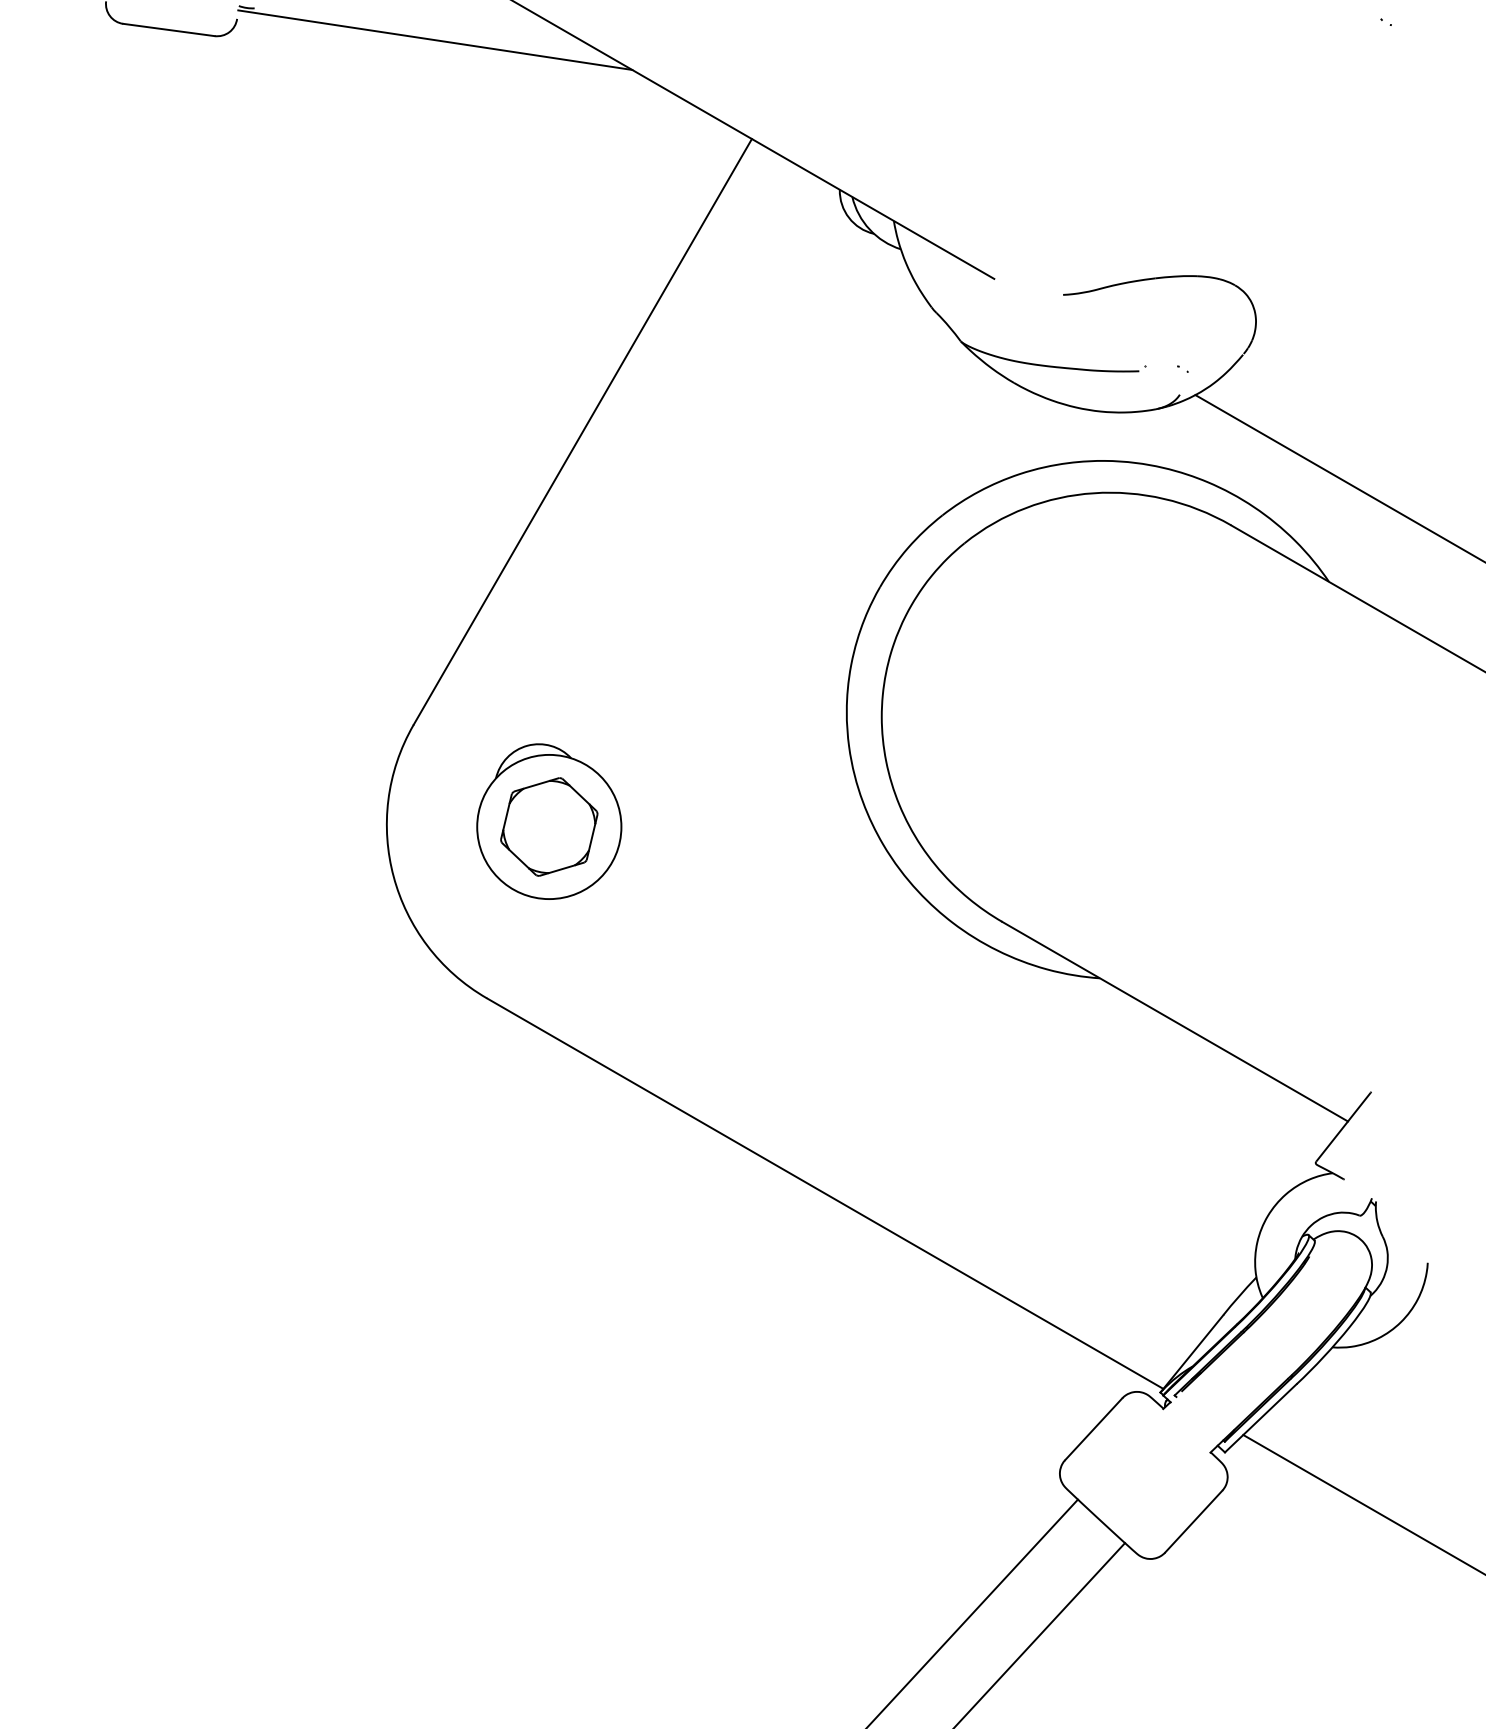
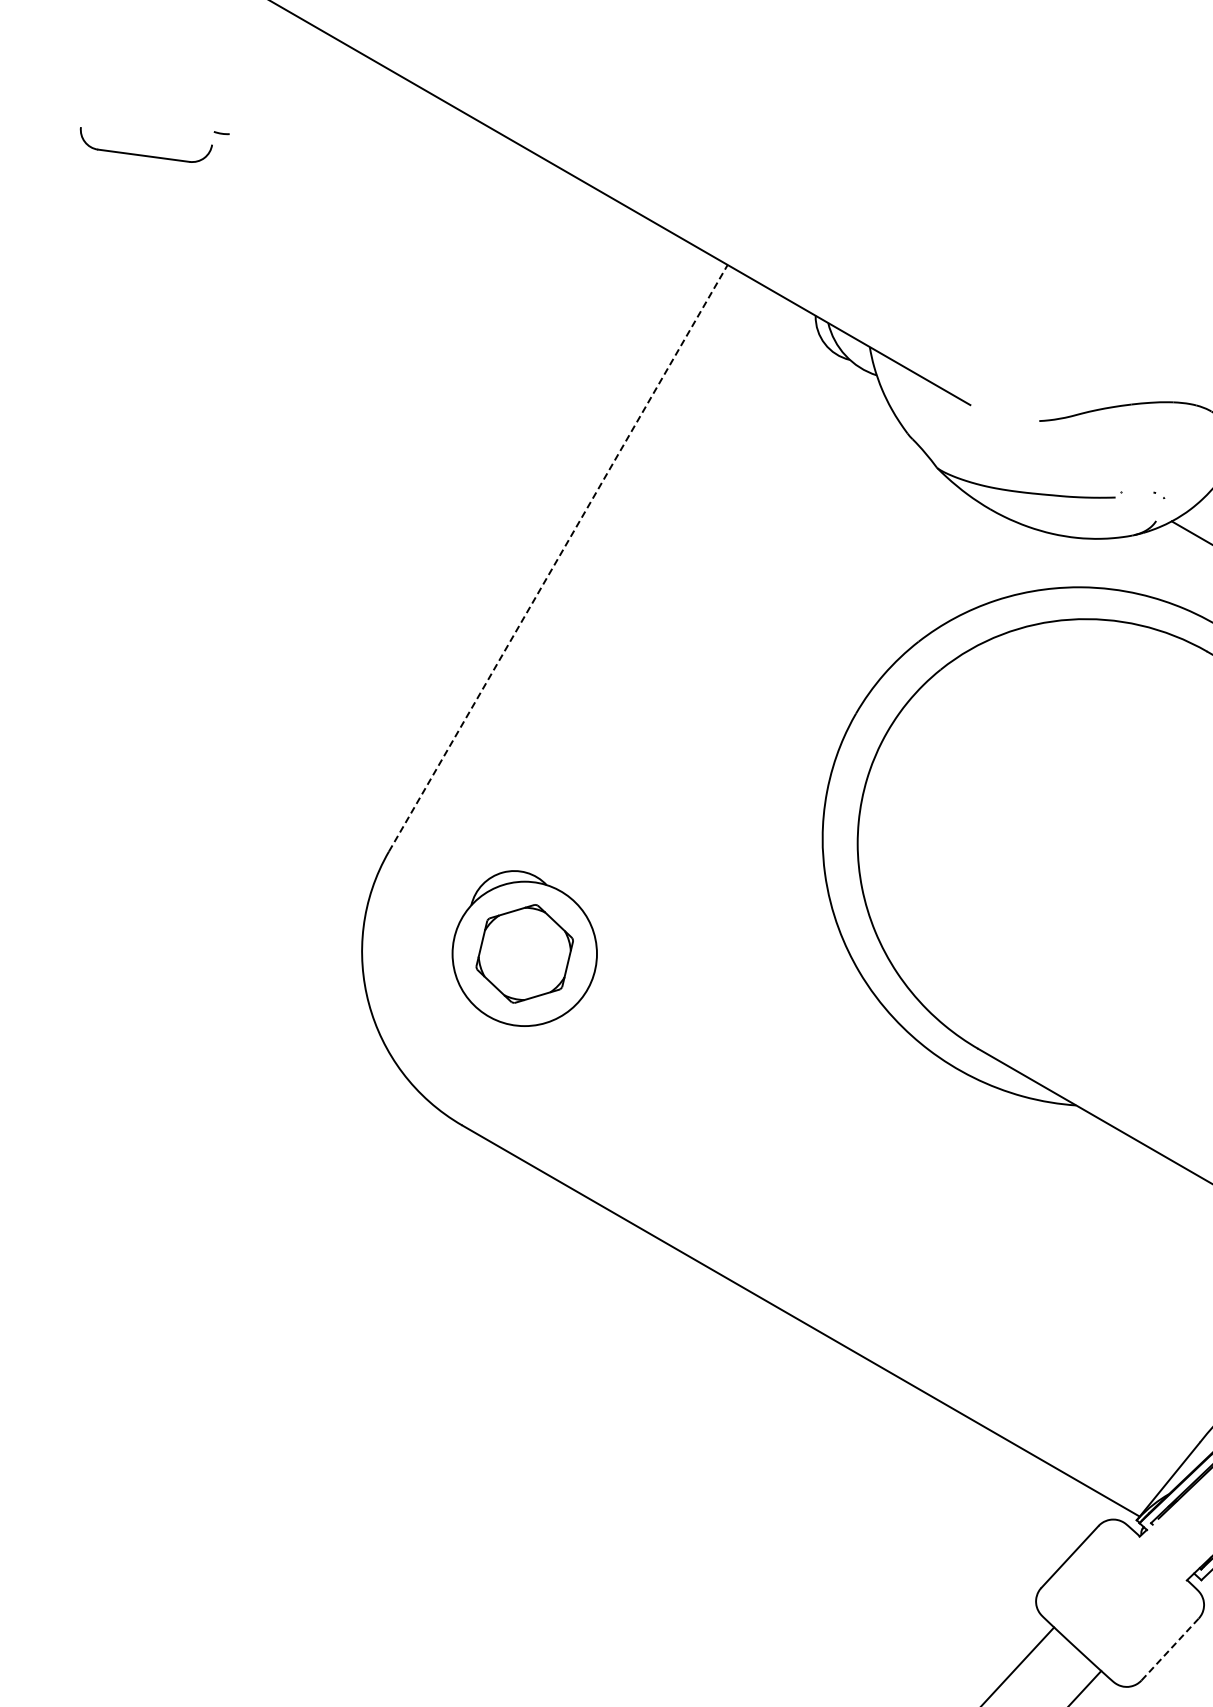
line: (435, 39) -> (410, 165), removed
line: (583, 431) -> (559, 557), solid -> dashed
line: (1194, 1521) -> (1170, 1649), solid -> dashed

